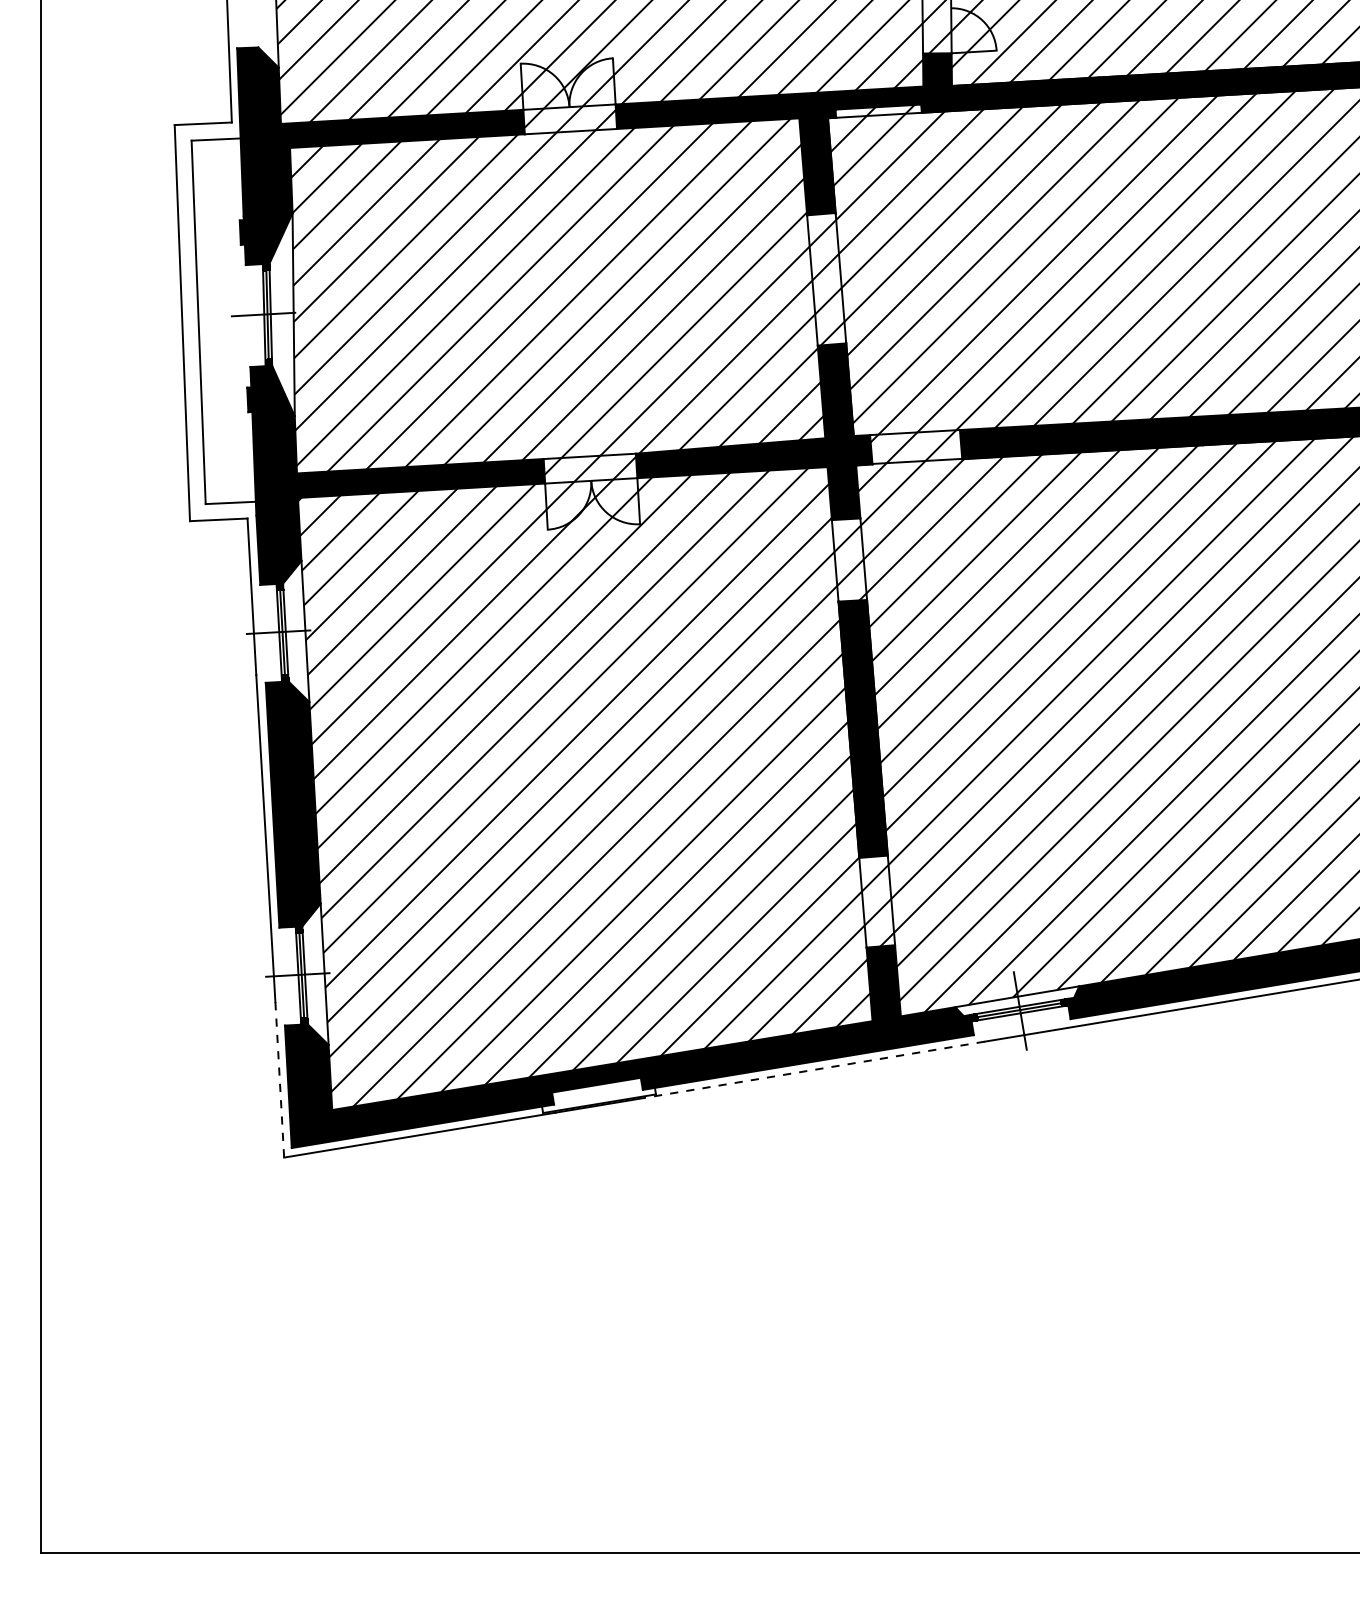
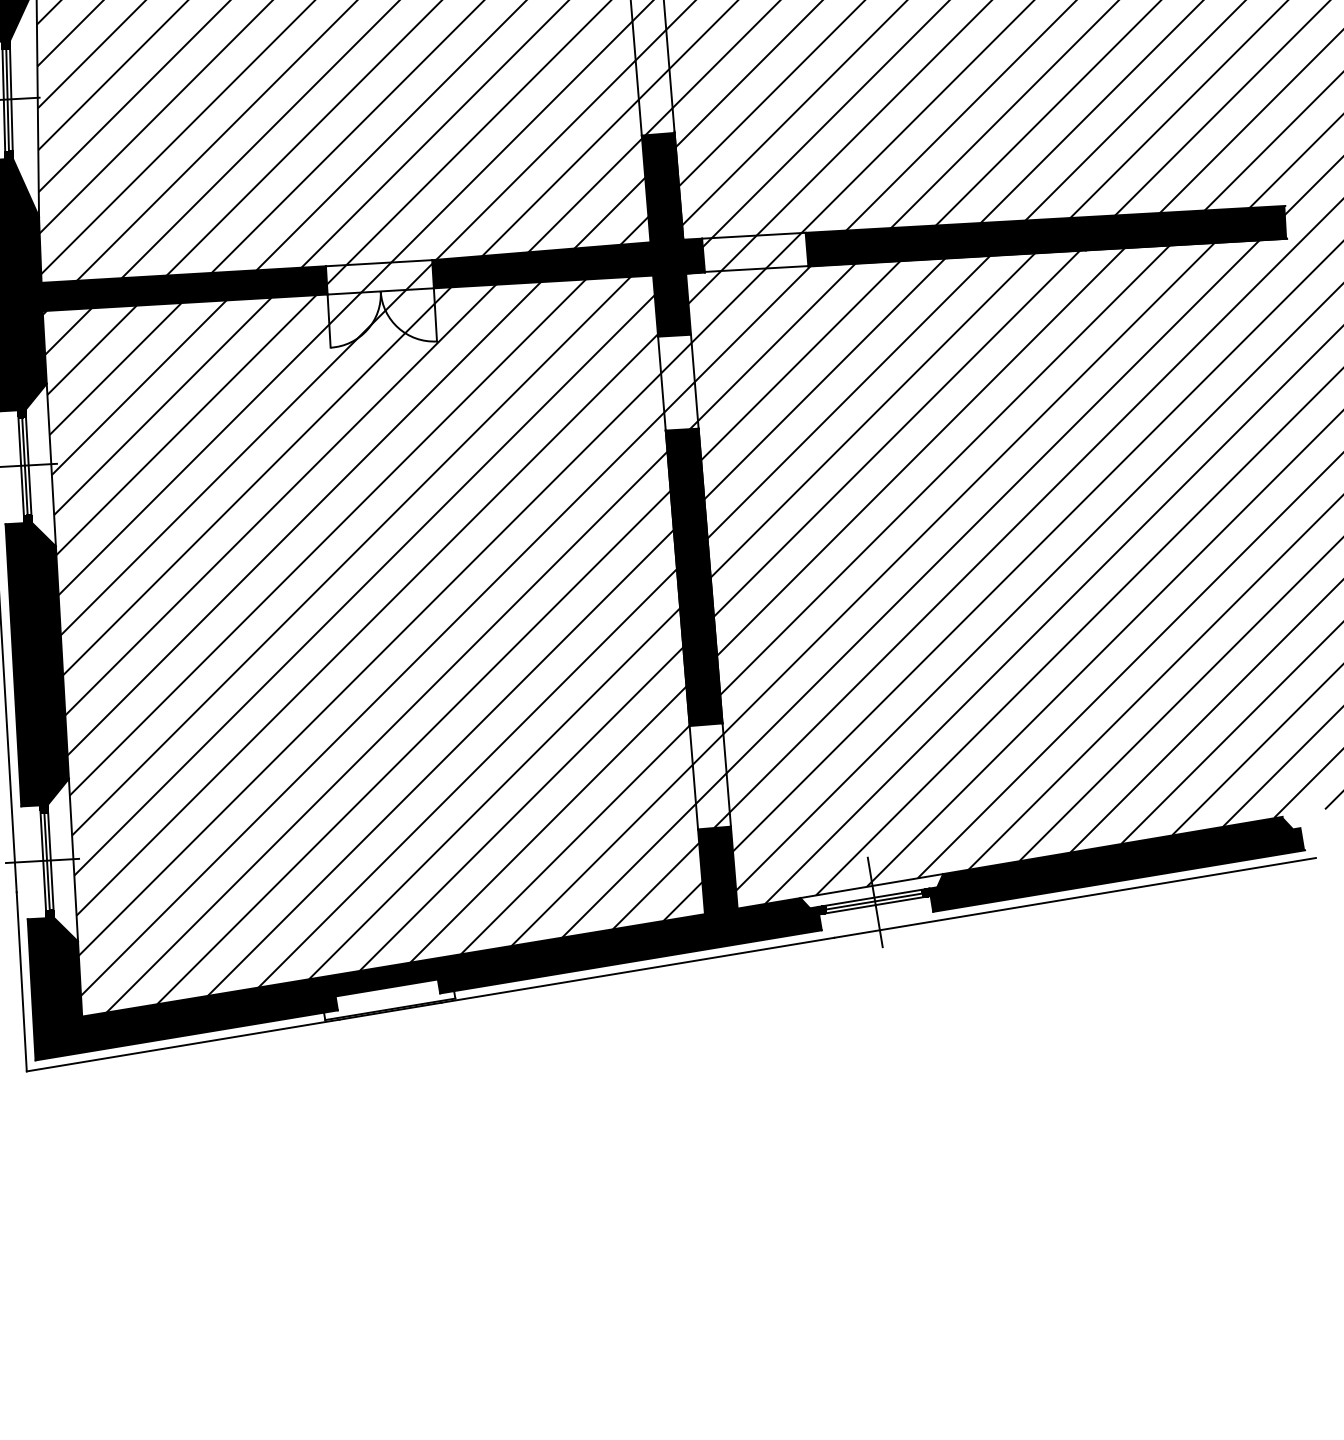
line: (814, 1069) -> (638, 969), dashed -> solid
line: (279, 1079) -> (21, 981), dashed -> solid

